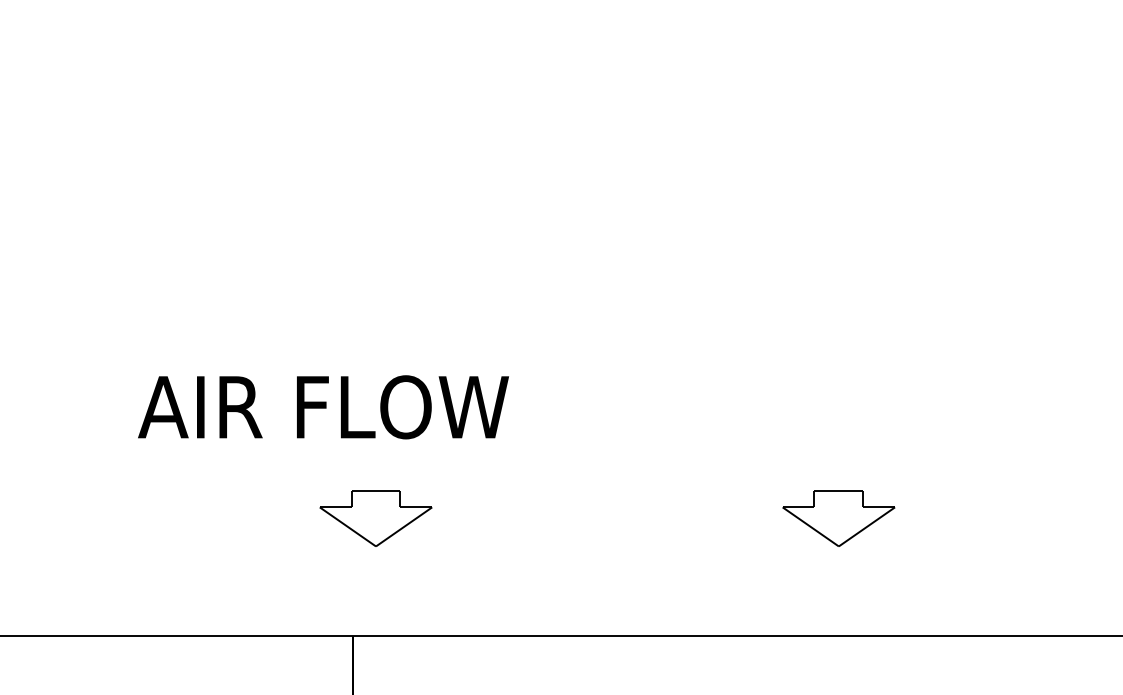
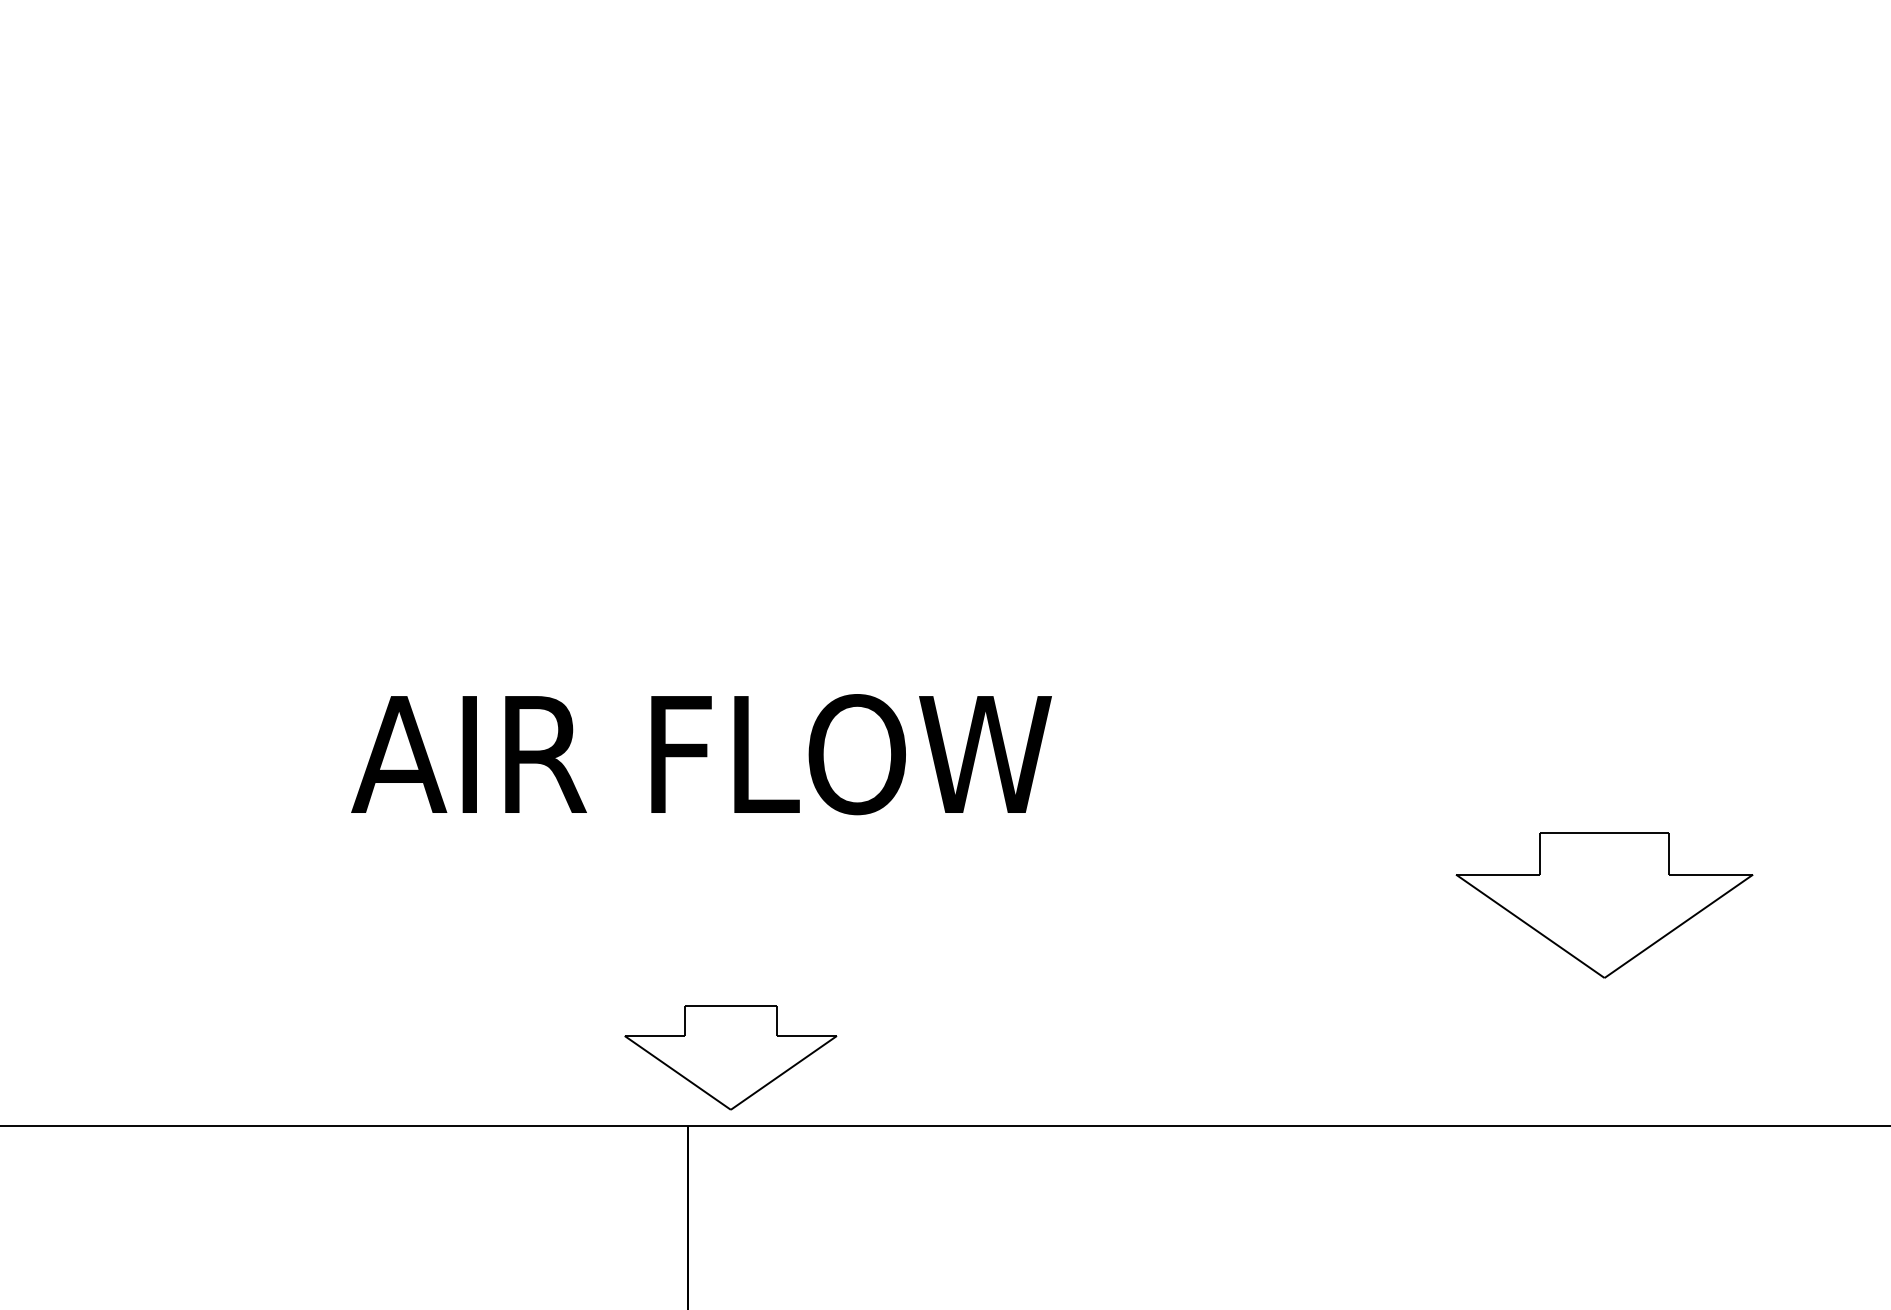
text: (323, 407) -> (701, 754), moved
part: (375, 518) -> (729, 1057), moved
part: (838, 518) -> (1604, 904), size x1.4

